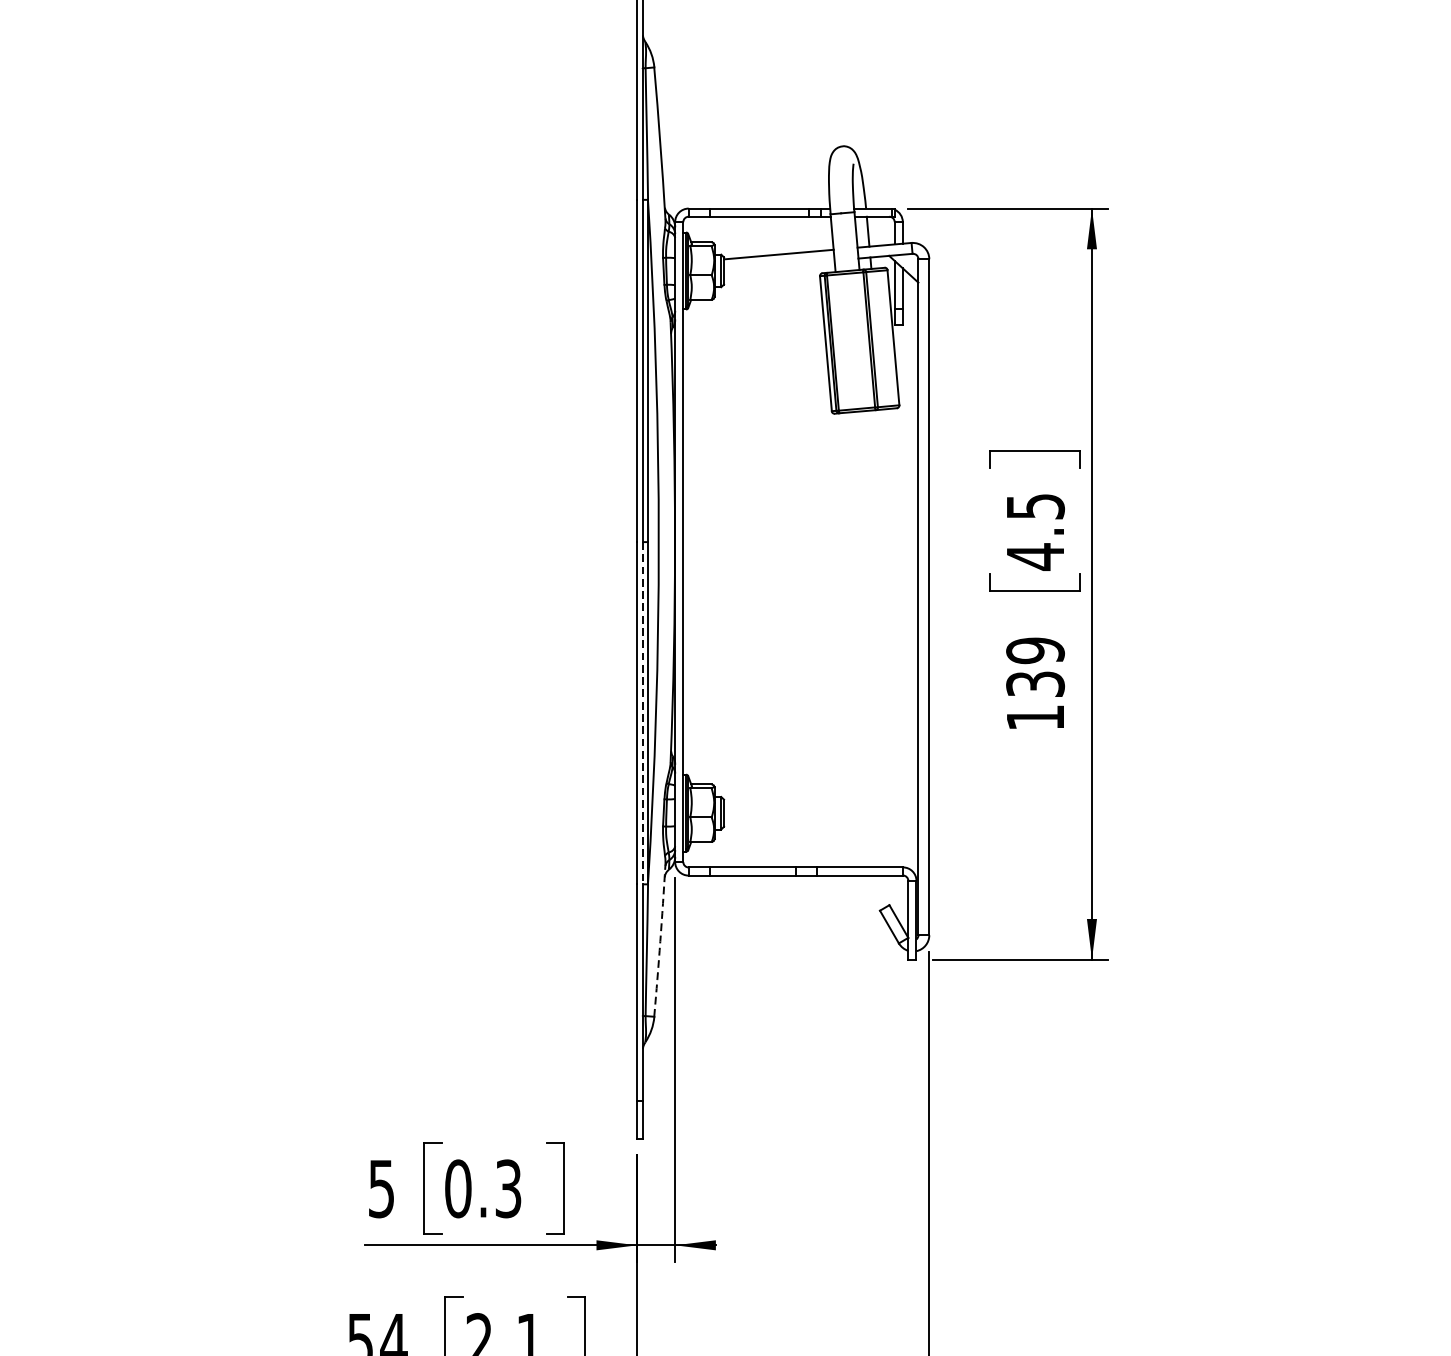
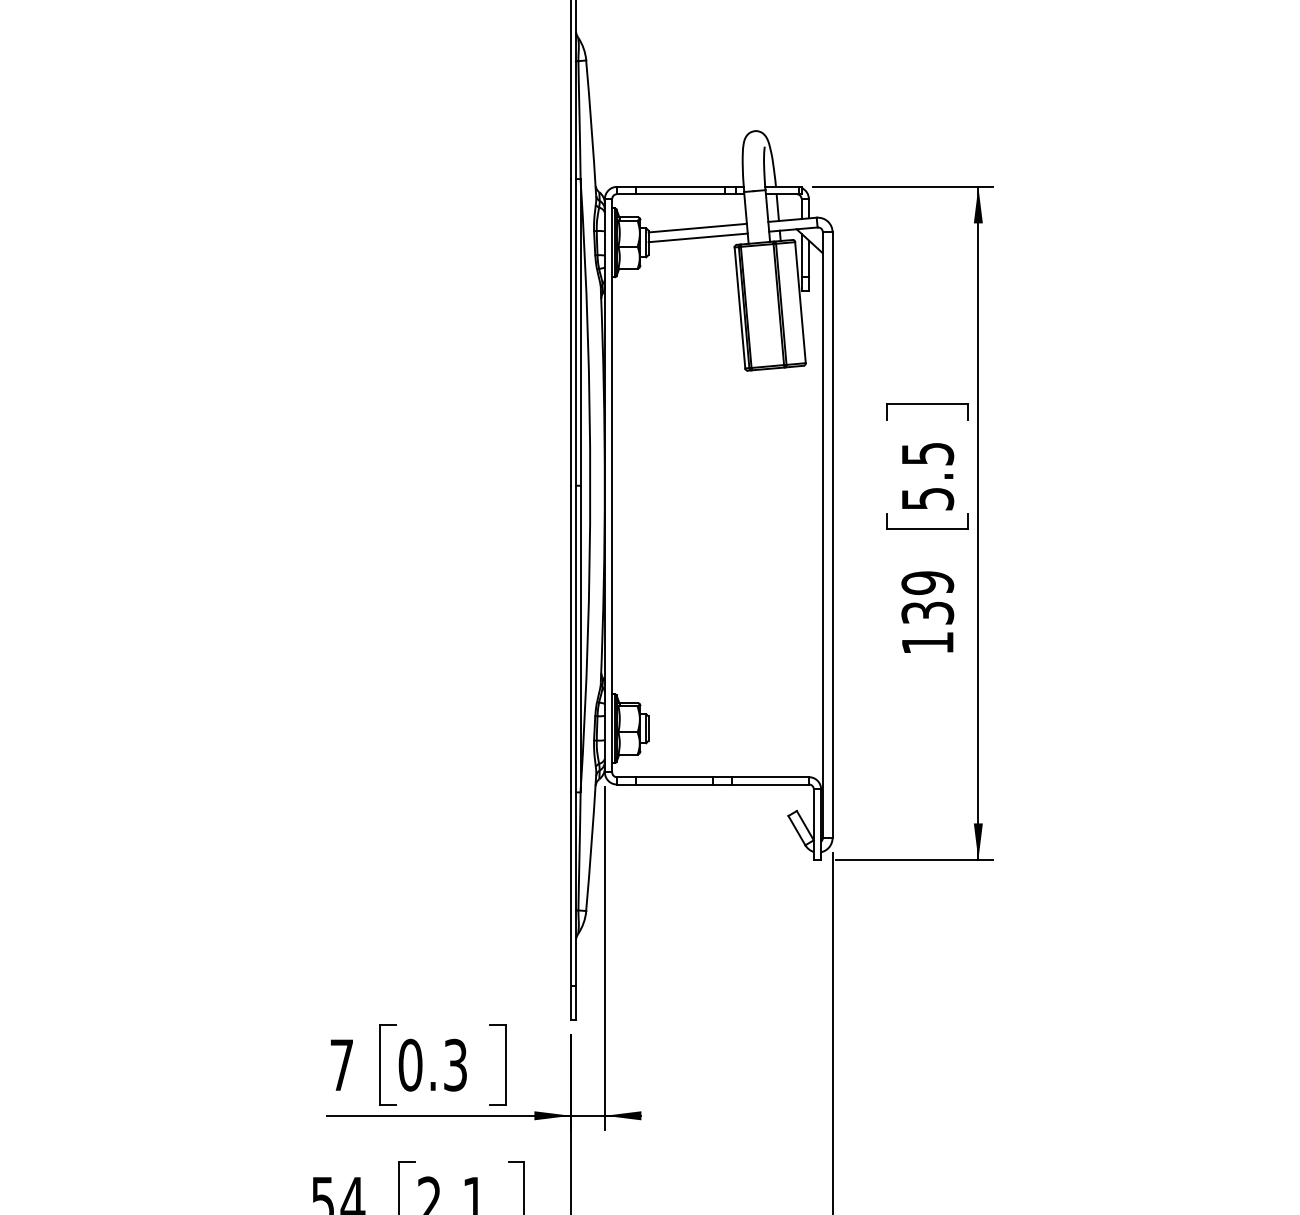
line: (778, 265) -> (697, 237), added
text: (1036, 556) -> (928, 498), 4.5 -> 5.5
line: (642, 713) -> (575, 639), dashed -> solid
arc: (660, 941) -> (591, 843), dashed -> solid
text: (381, 1189) -> (341, 1065), 5 -> 7

